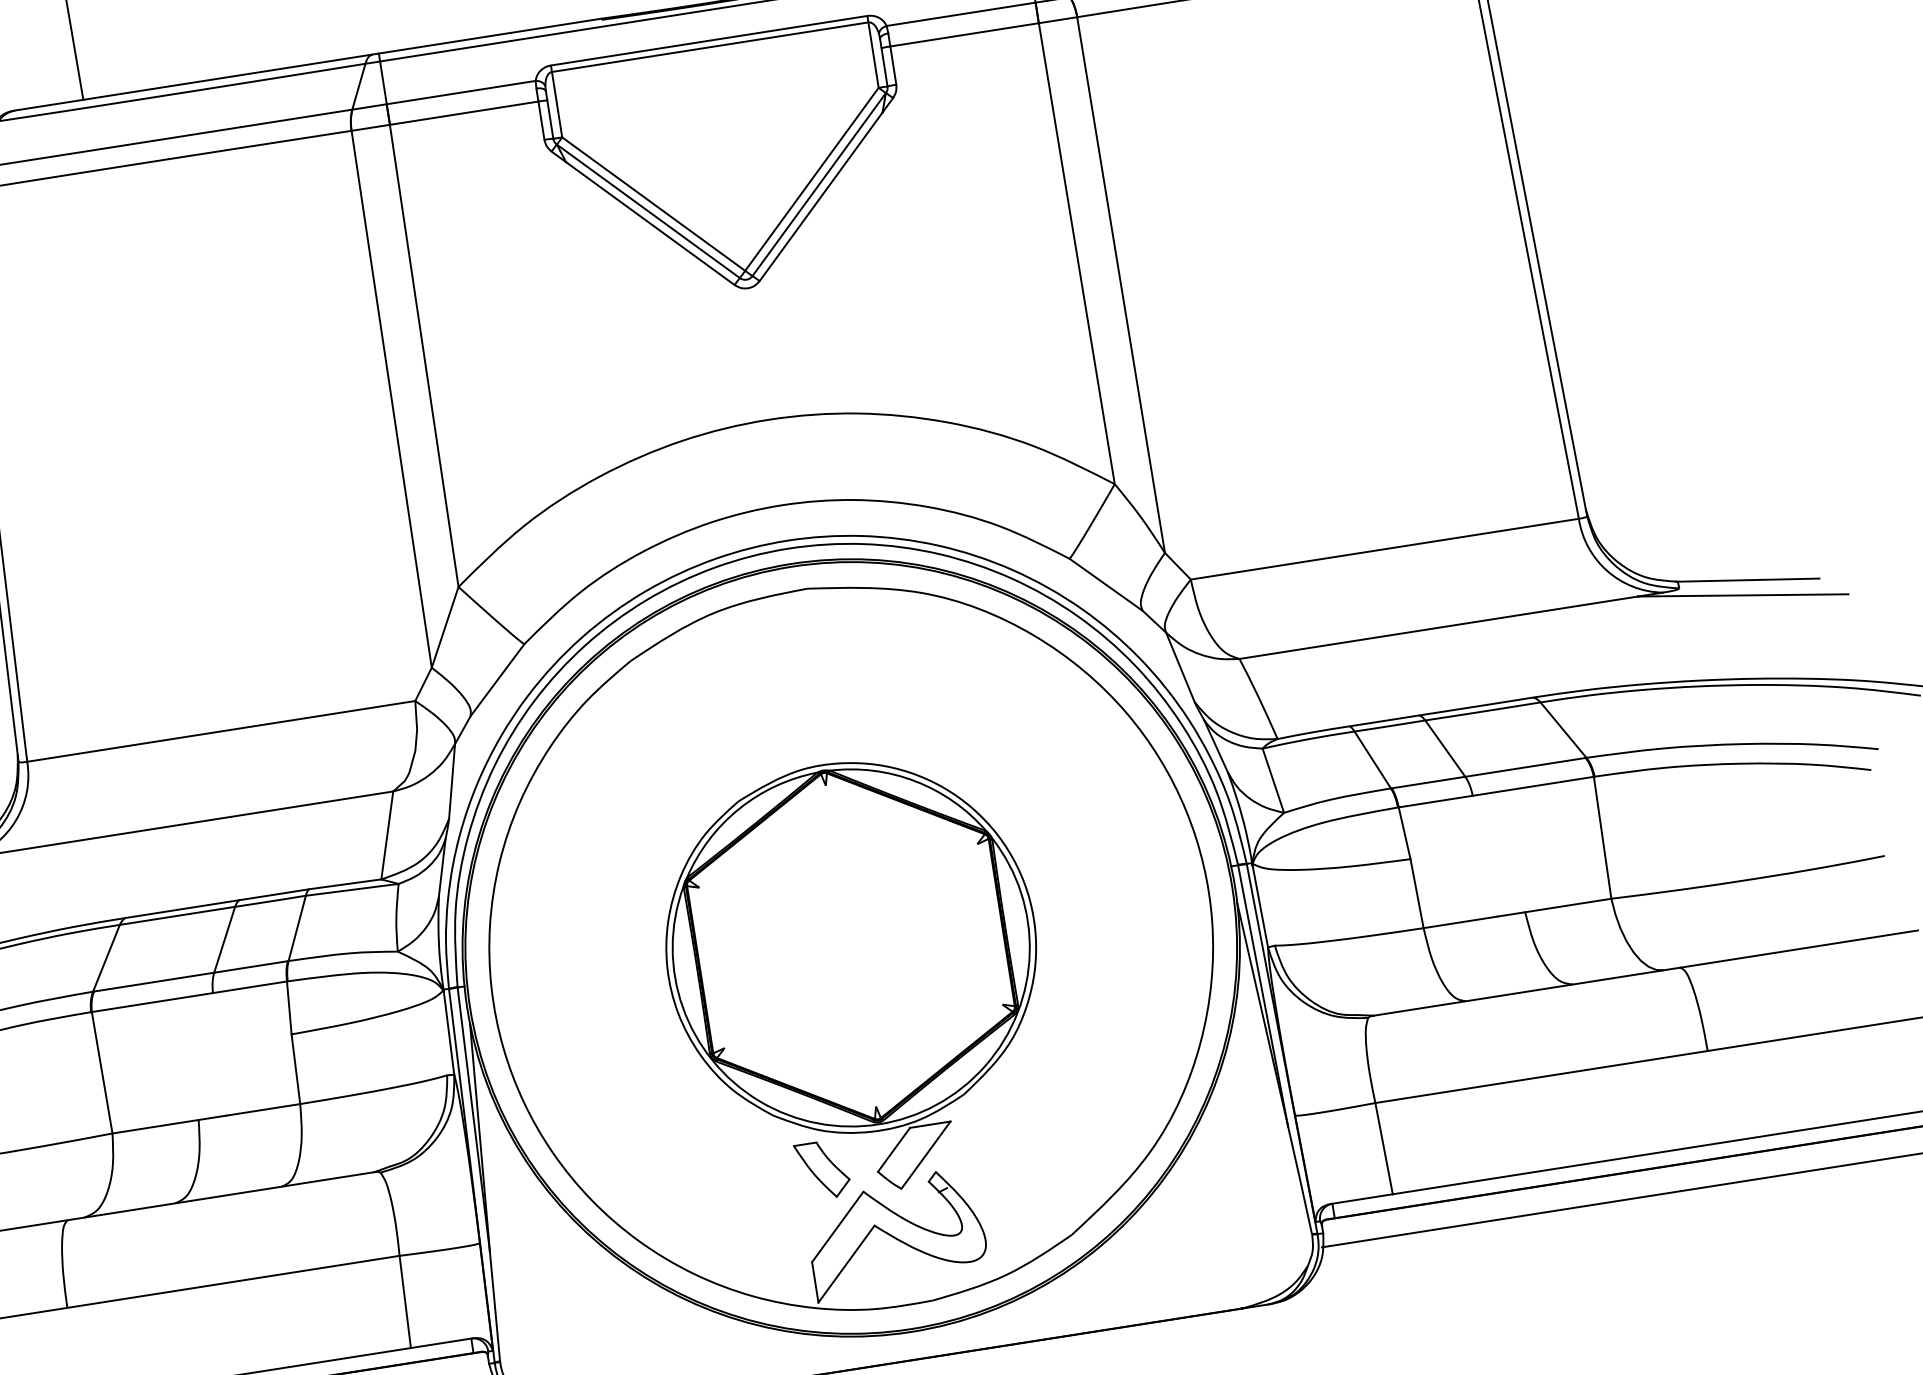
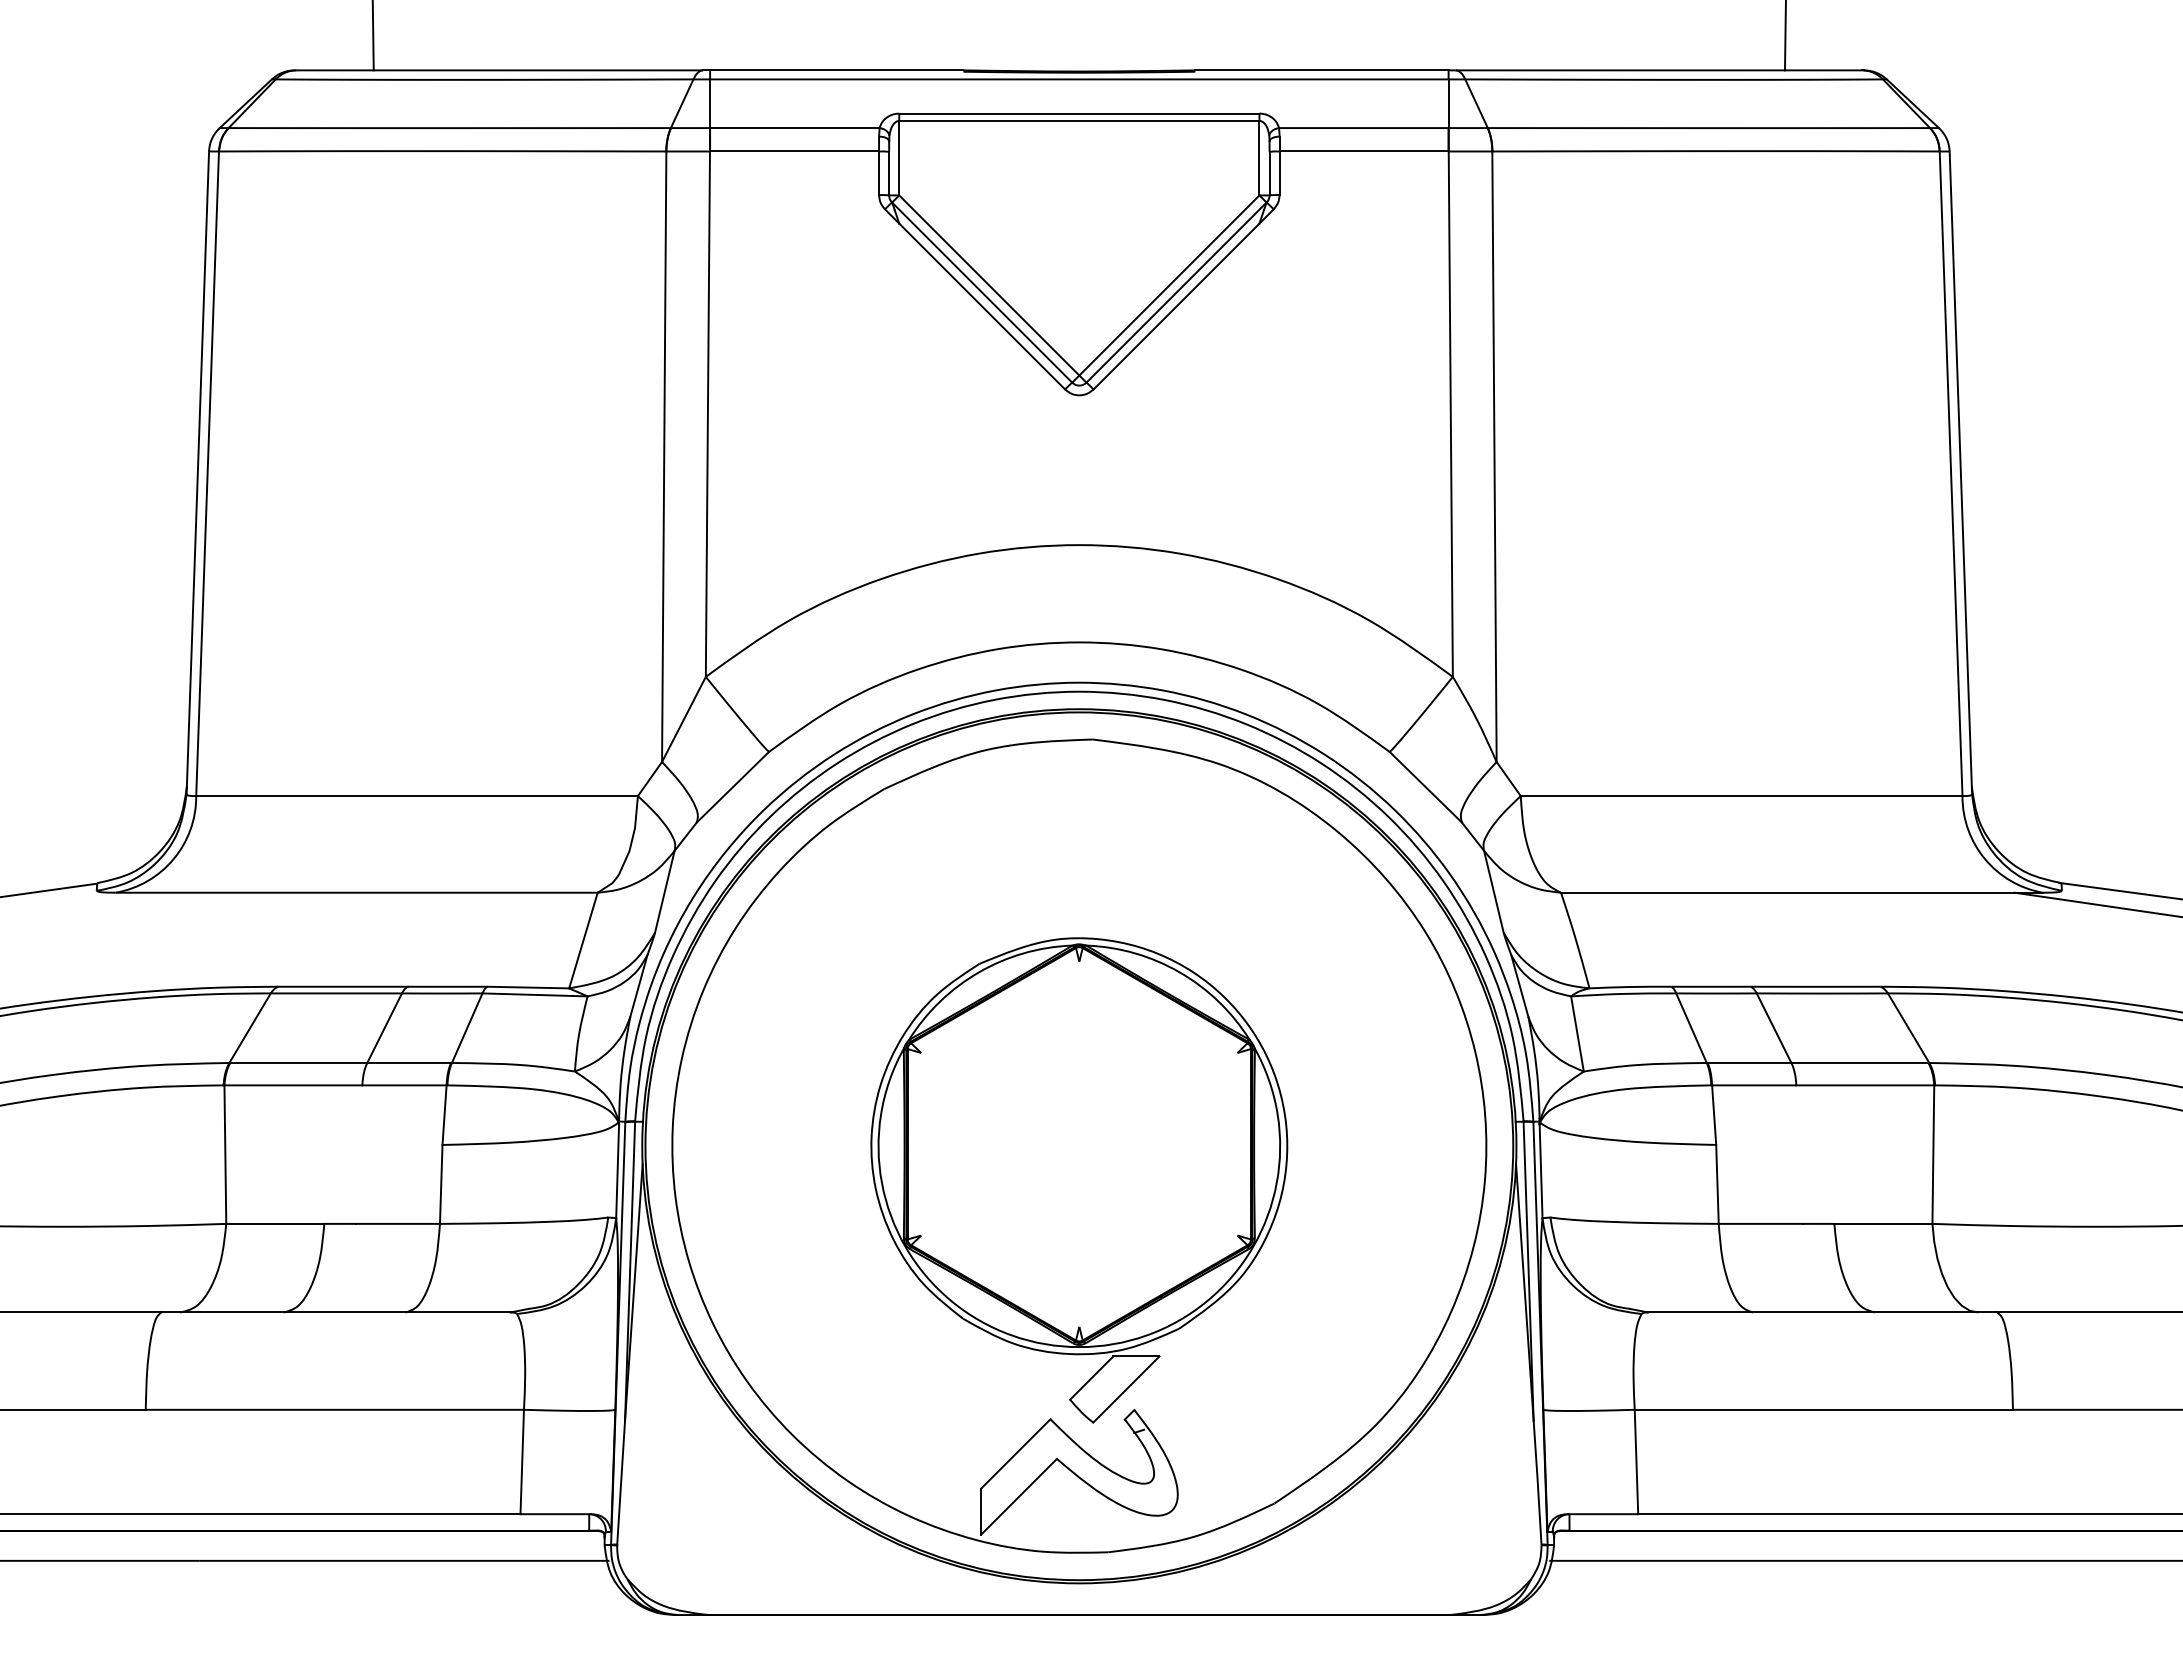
part: (823, 1170) -> (1009, 1388), removed

